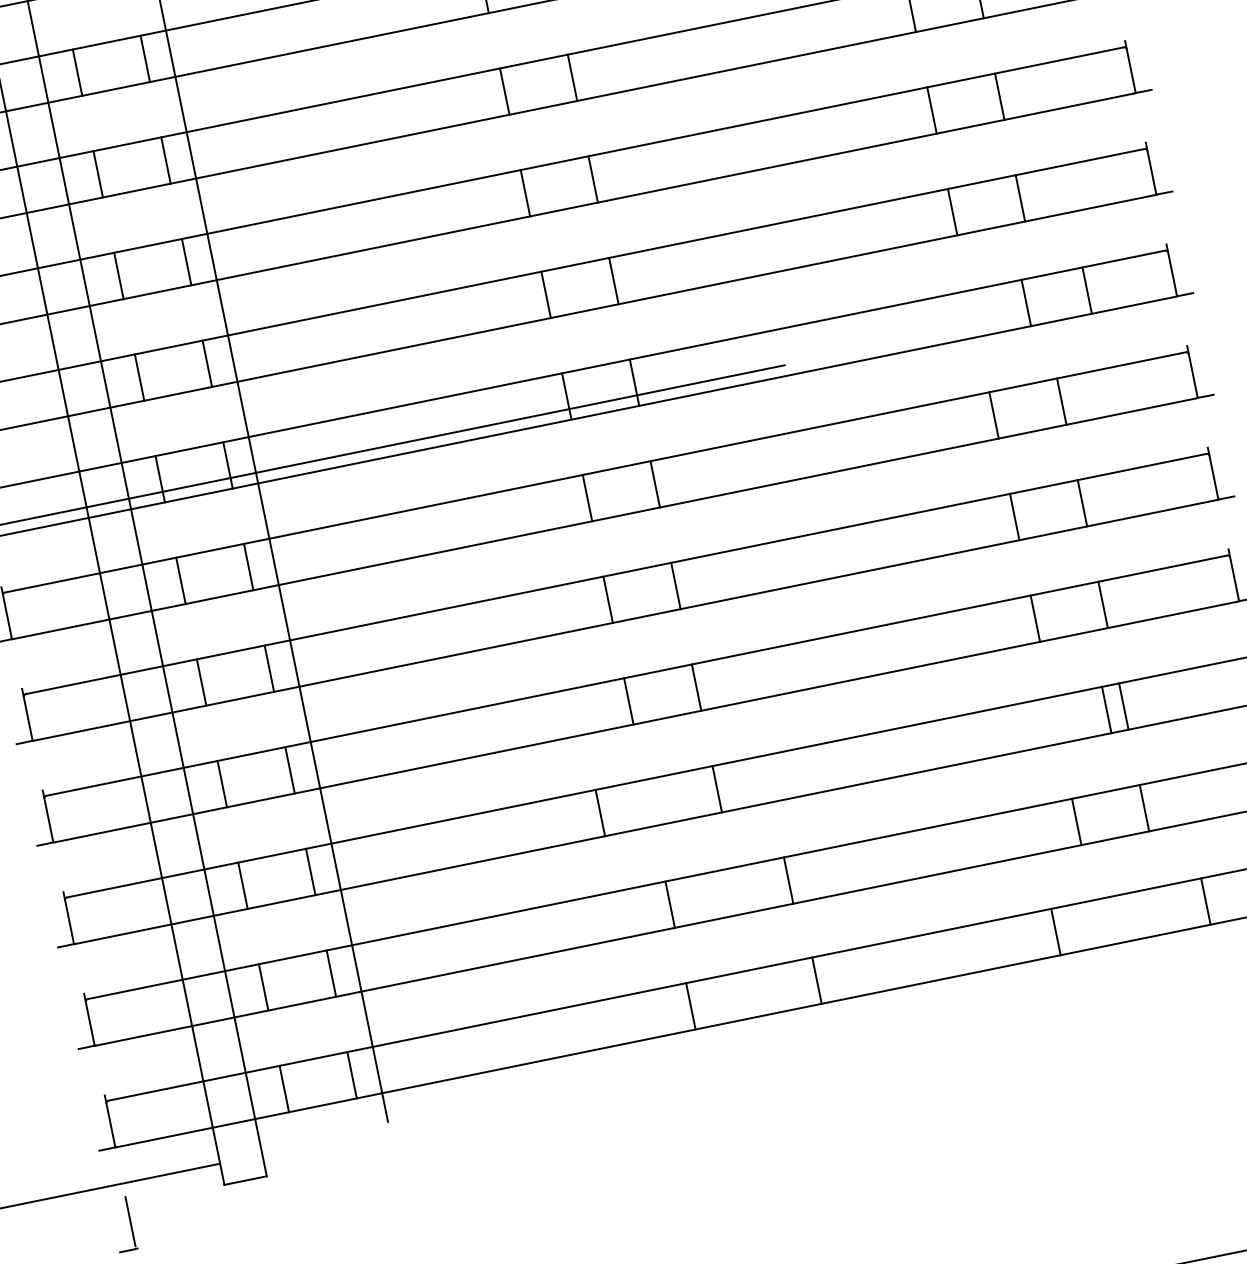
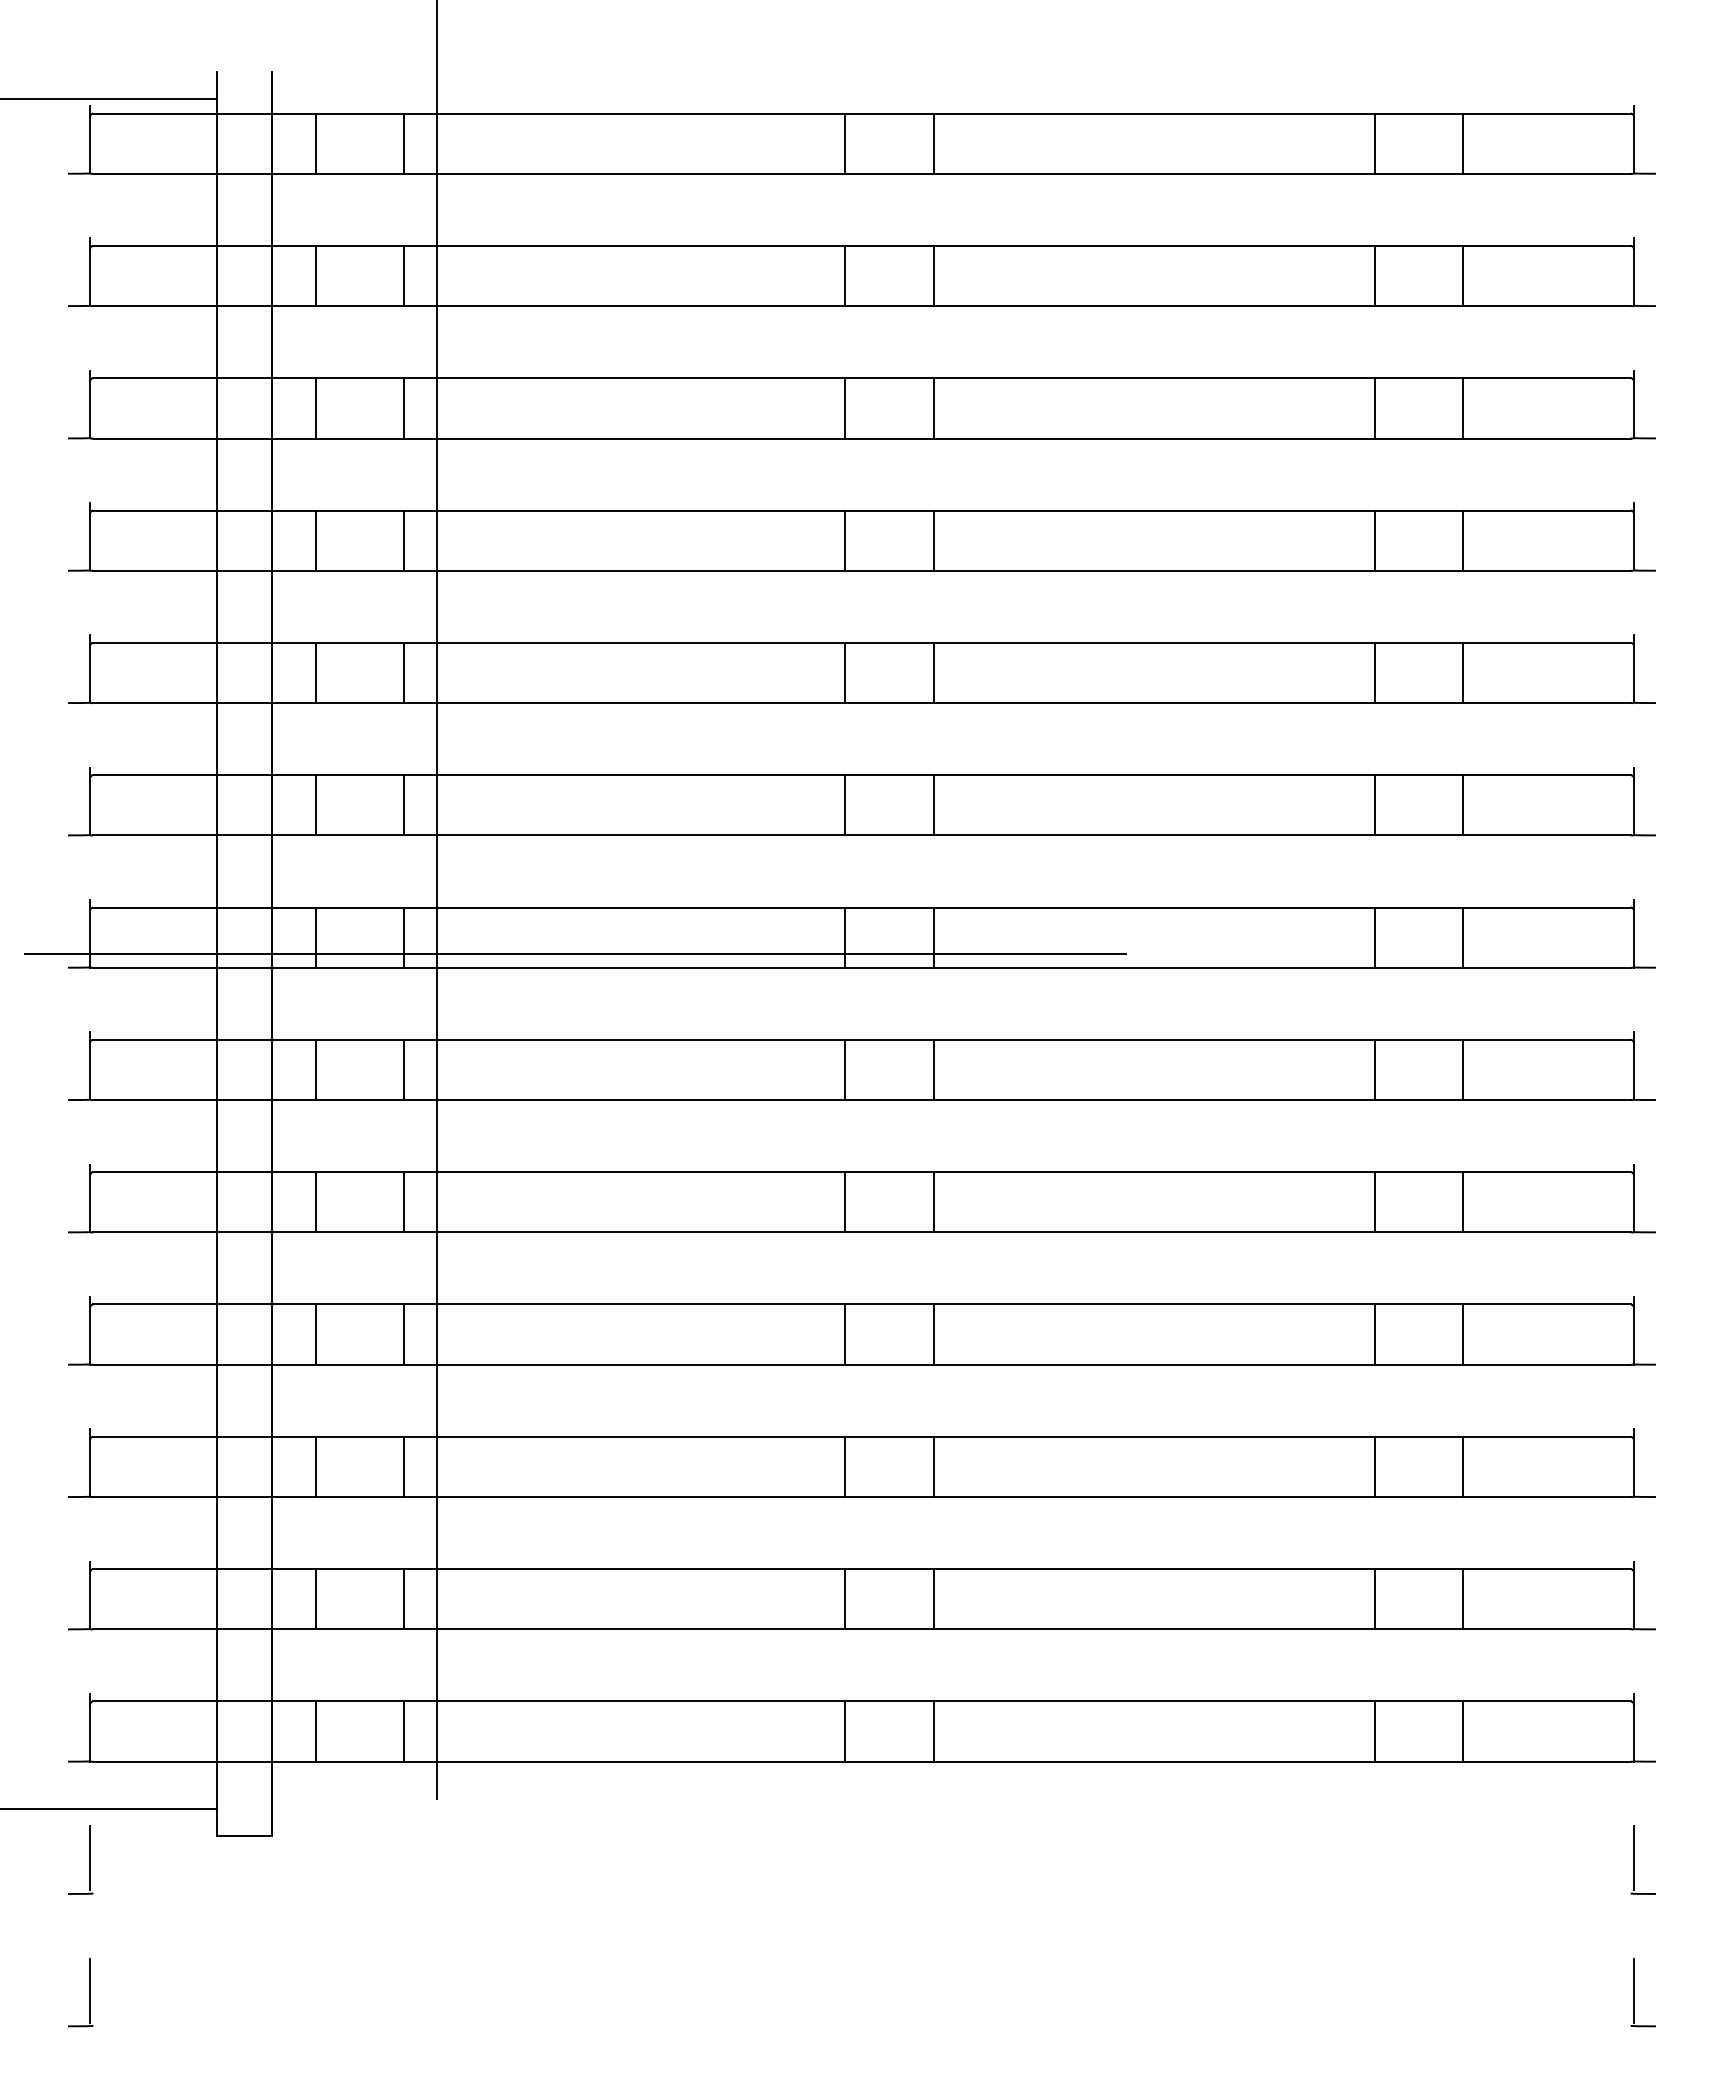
line: (1086, 290) -> (1462, 937), moved
line: (1026, 302) -> (1374, 937), moved
line: (1106, 709) -> (1374, 1466), moved
line: (600, 812) -> (845, 1466), moved
line: (788, 880) -> (933, 1599), moved
line: (1205, 901) -> (1462, 1731), moved
line: (1055, 932) -> (1374, 1731), moved
line: (816, 980) -> (933, 1731), moved

